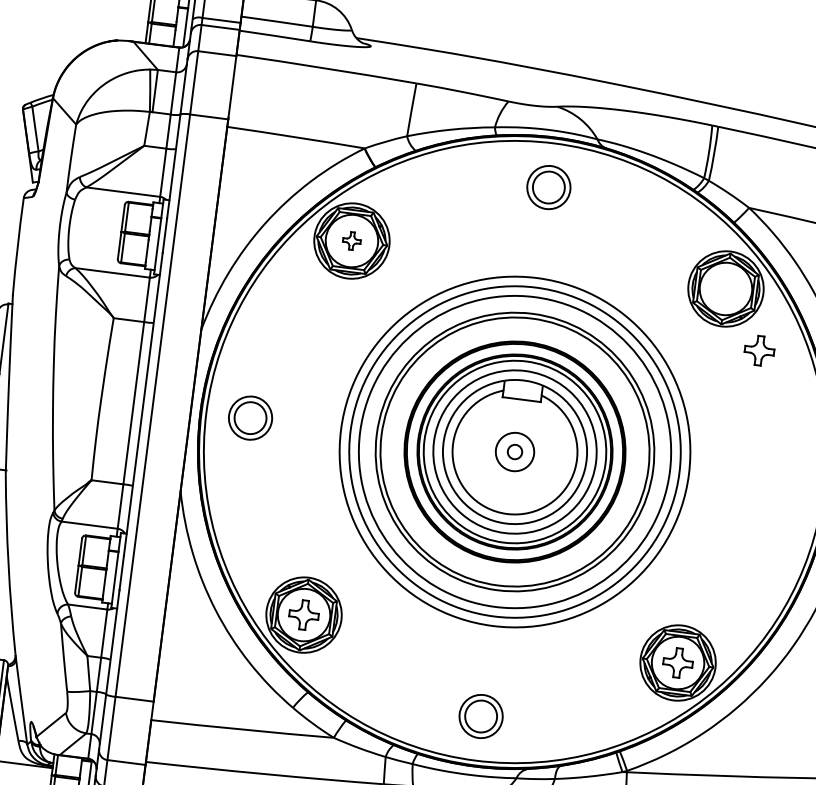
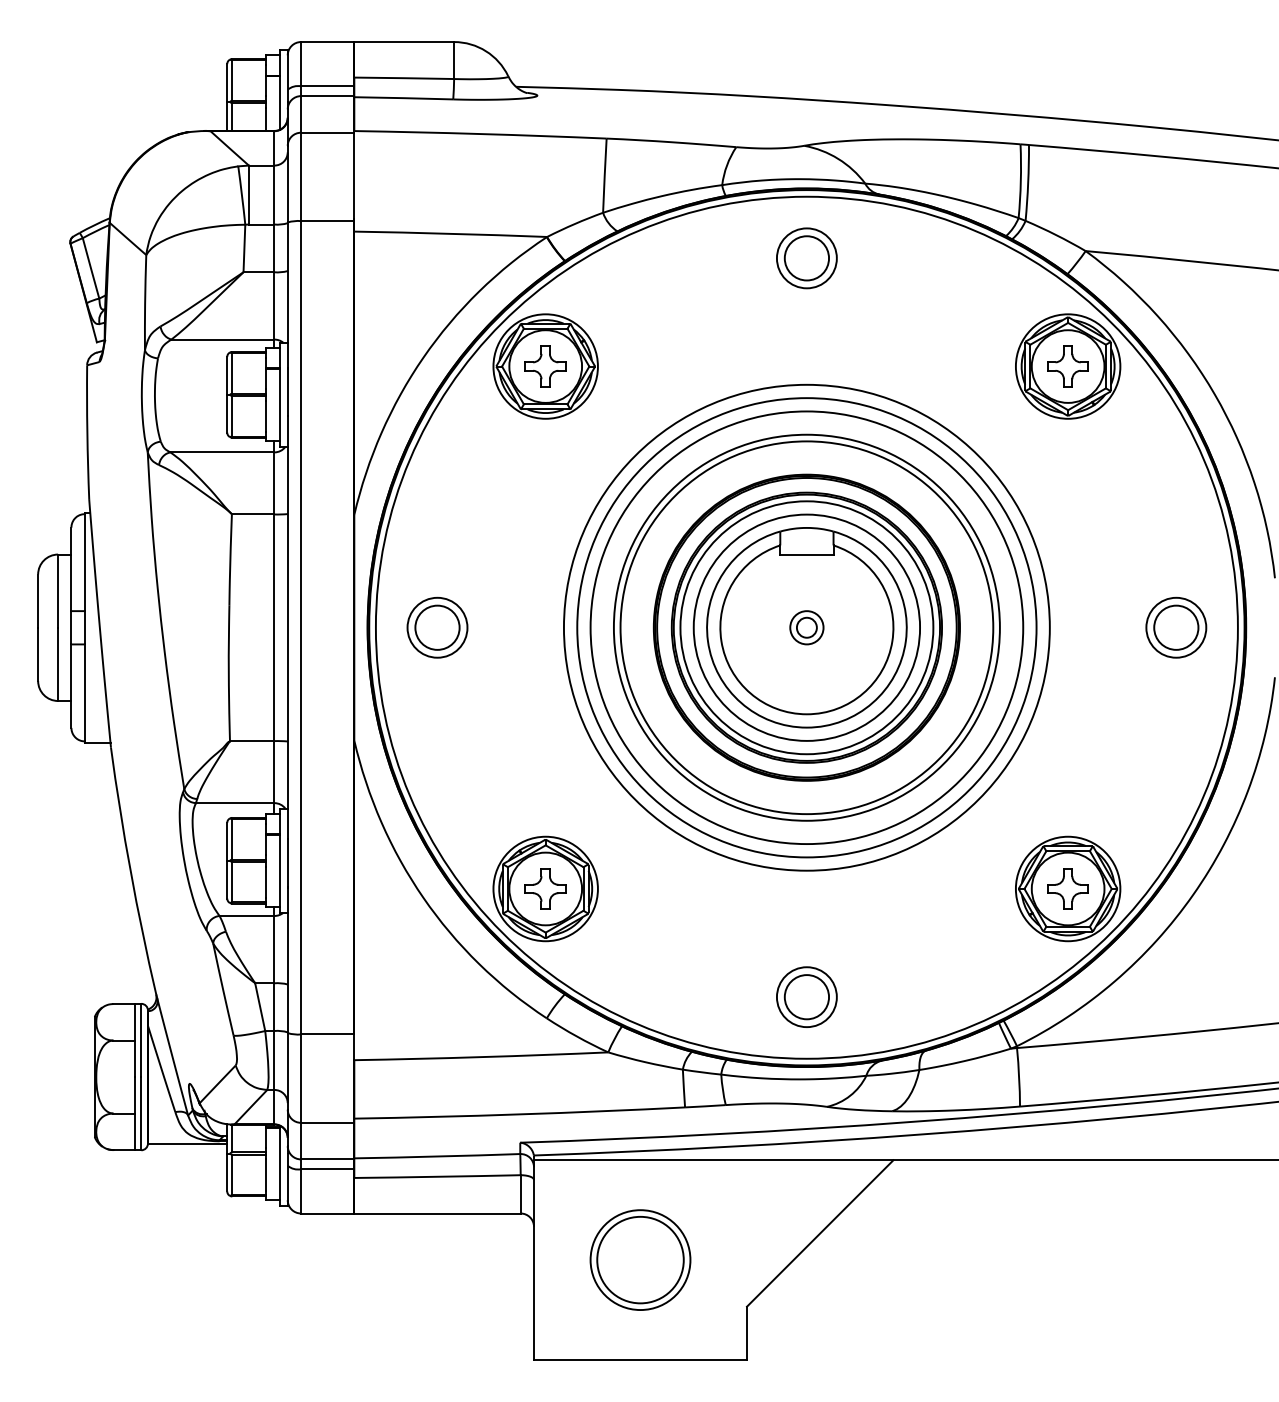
part: (351, 241) -> (545, 366), size x1.67
part: (759, 350) -> (1067, 366), moved
circle: (514, 451) -> (806, 627), size x0.62
part: (779, 485) -> (1176, 627), added

